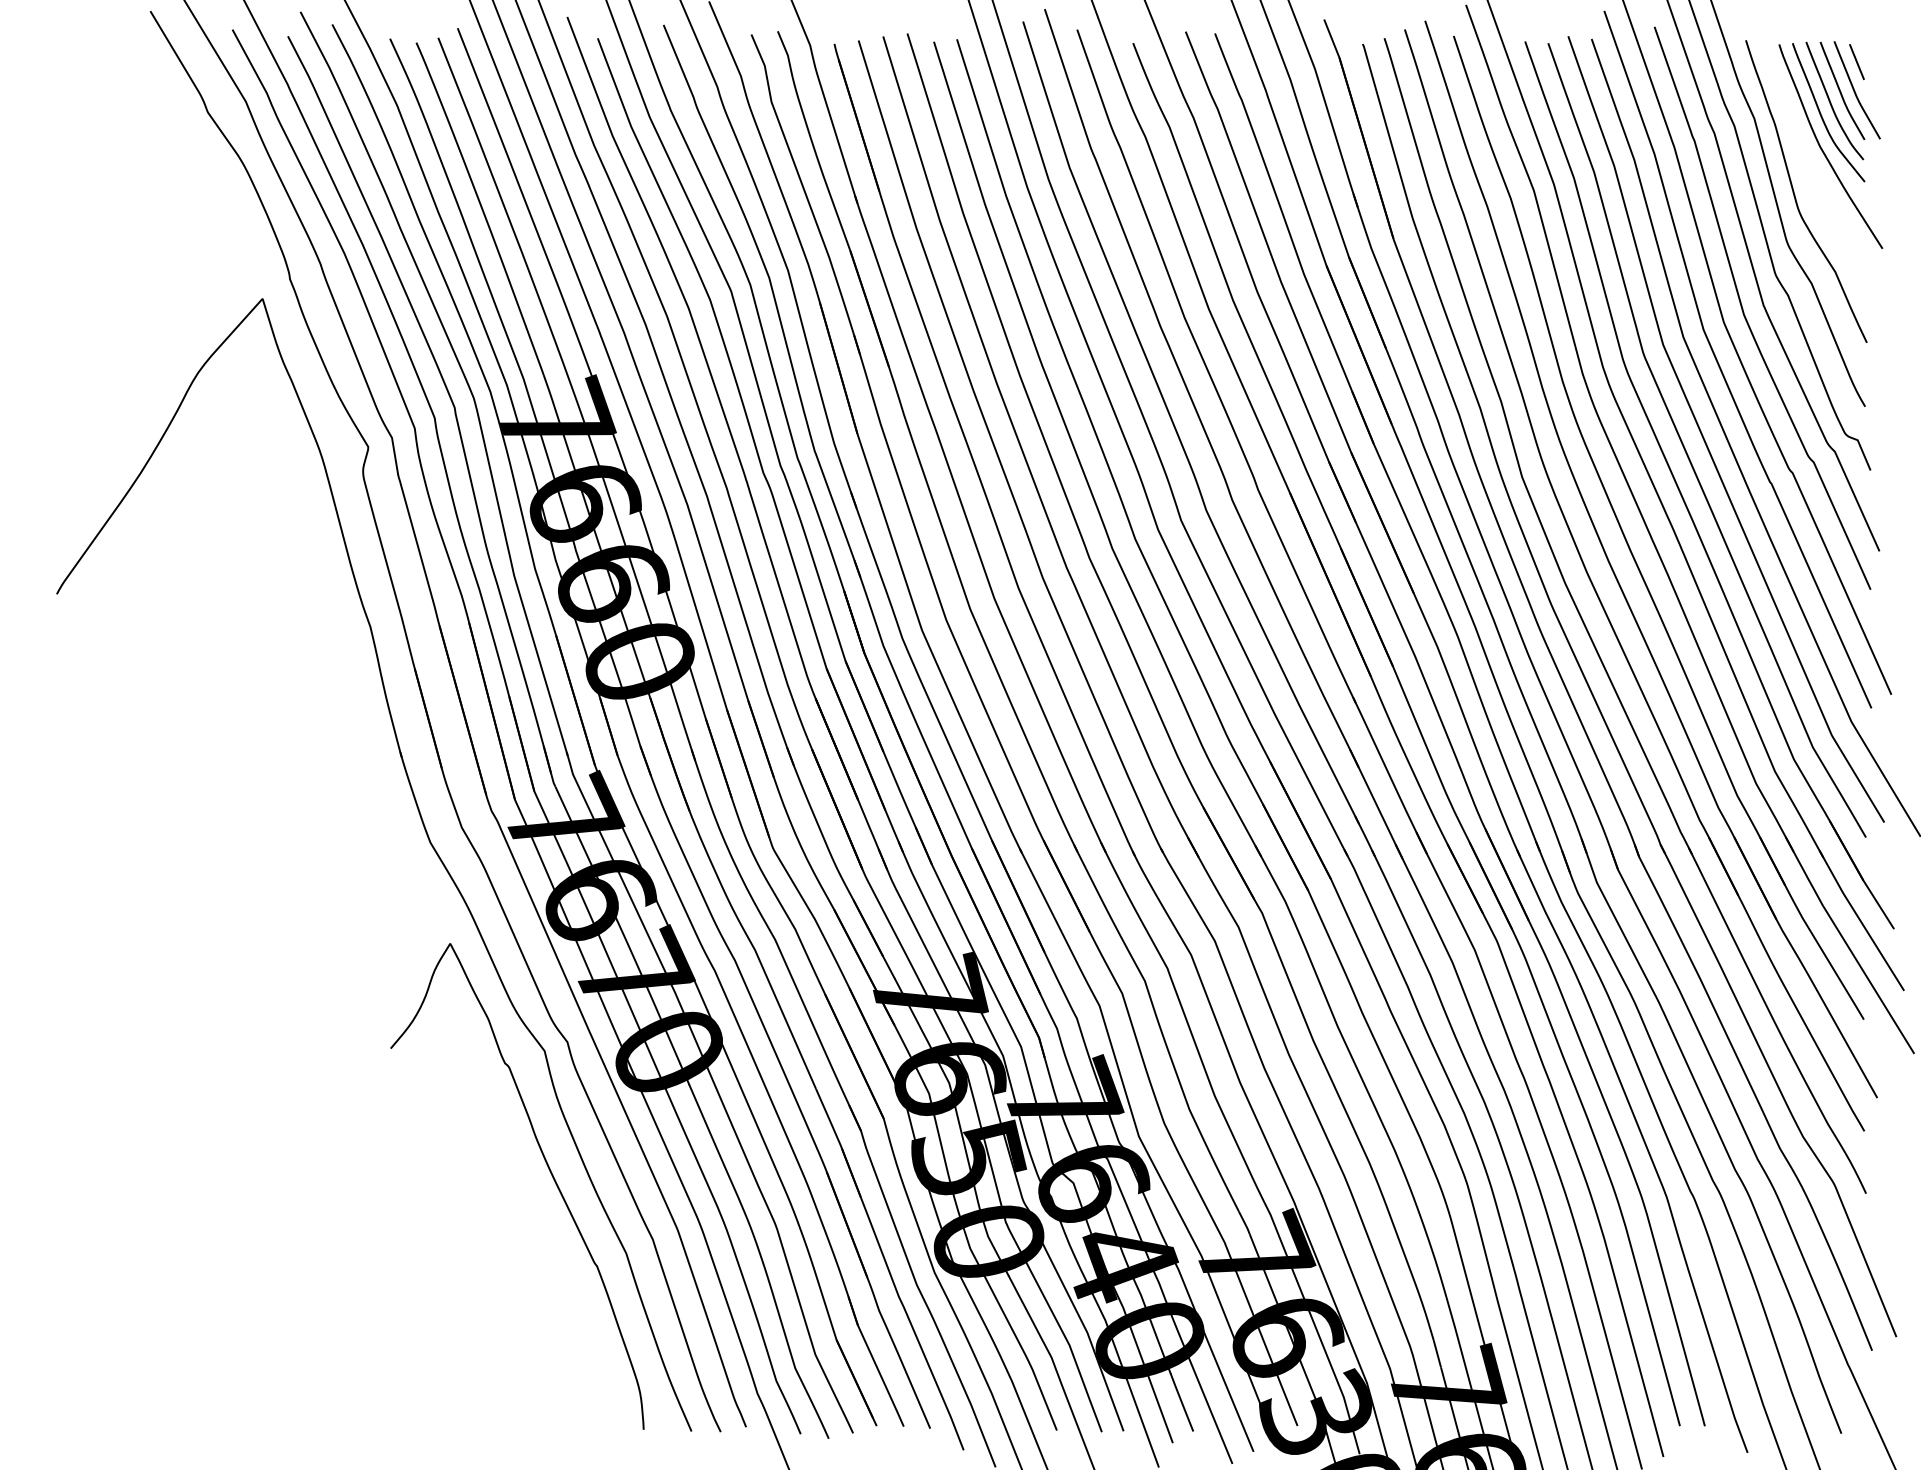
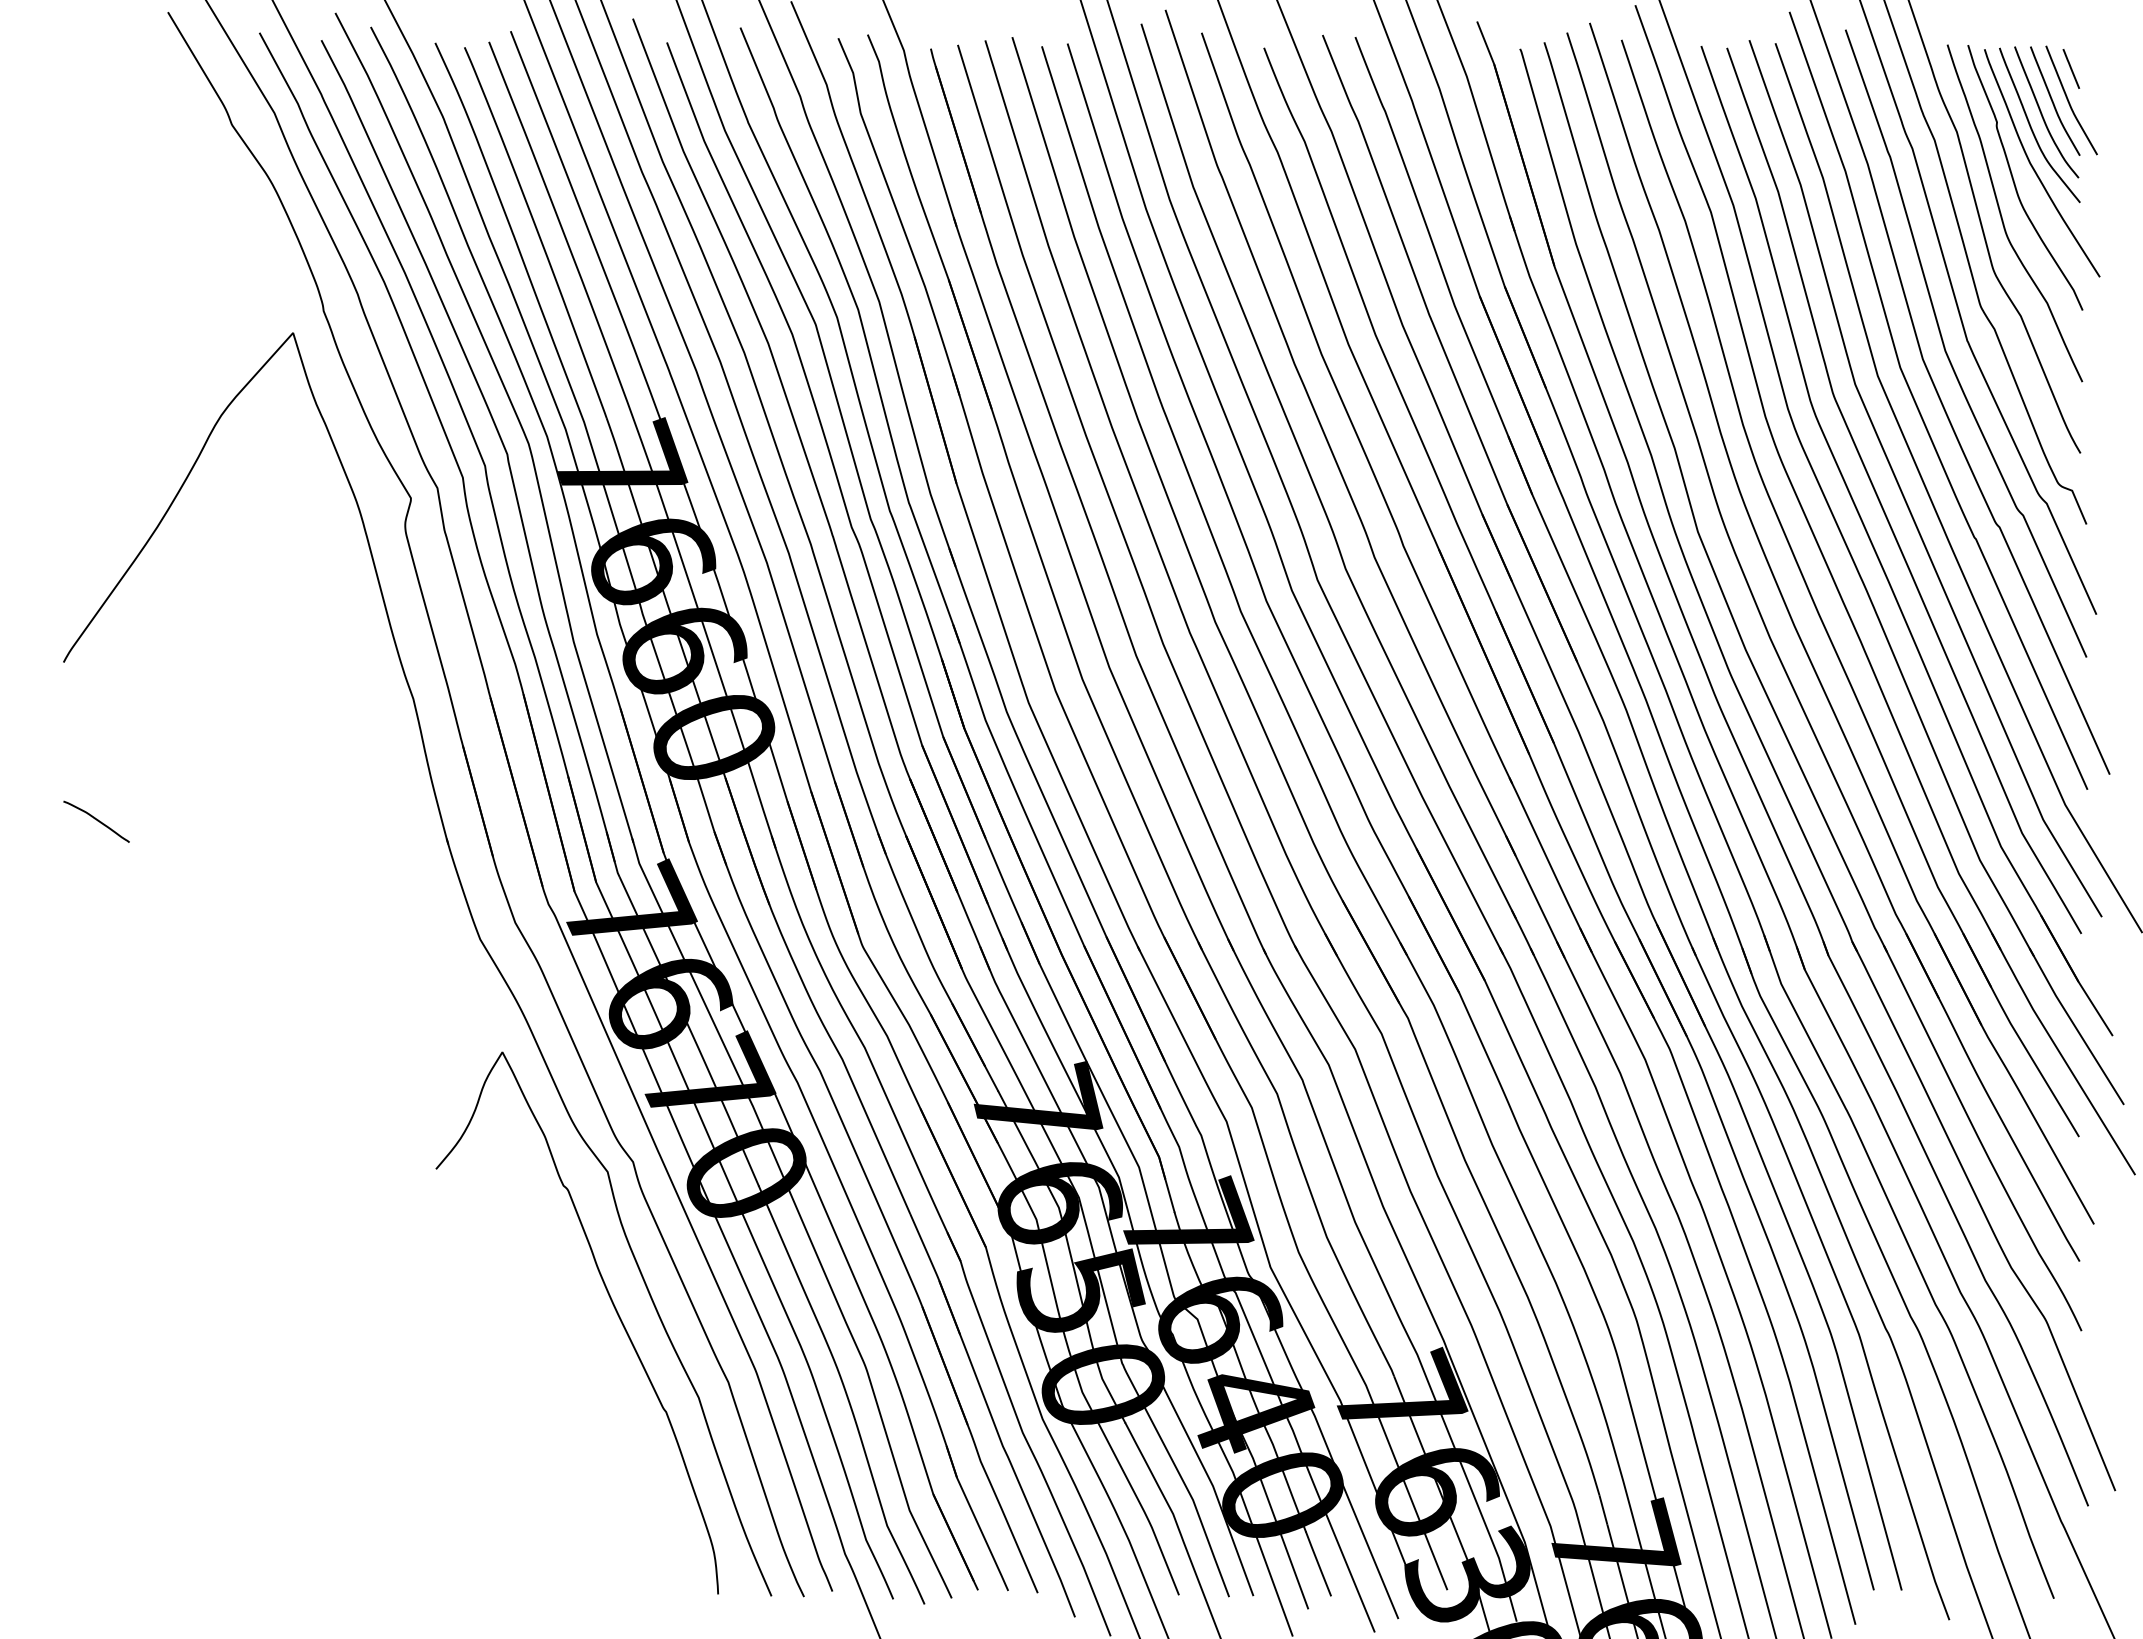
curve: (1805, 162) -> (2014, 180), added
curve: (86, 735) -> (96, 820), added

